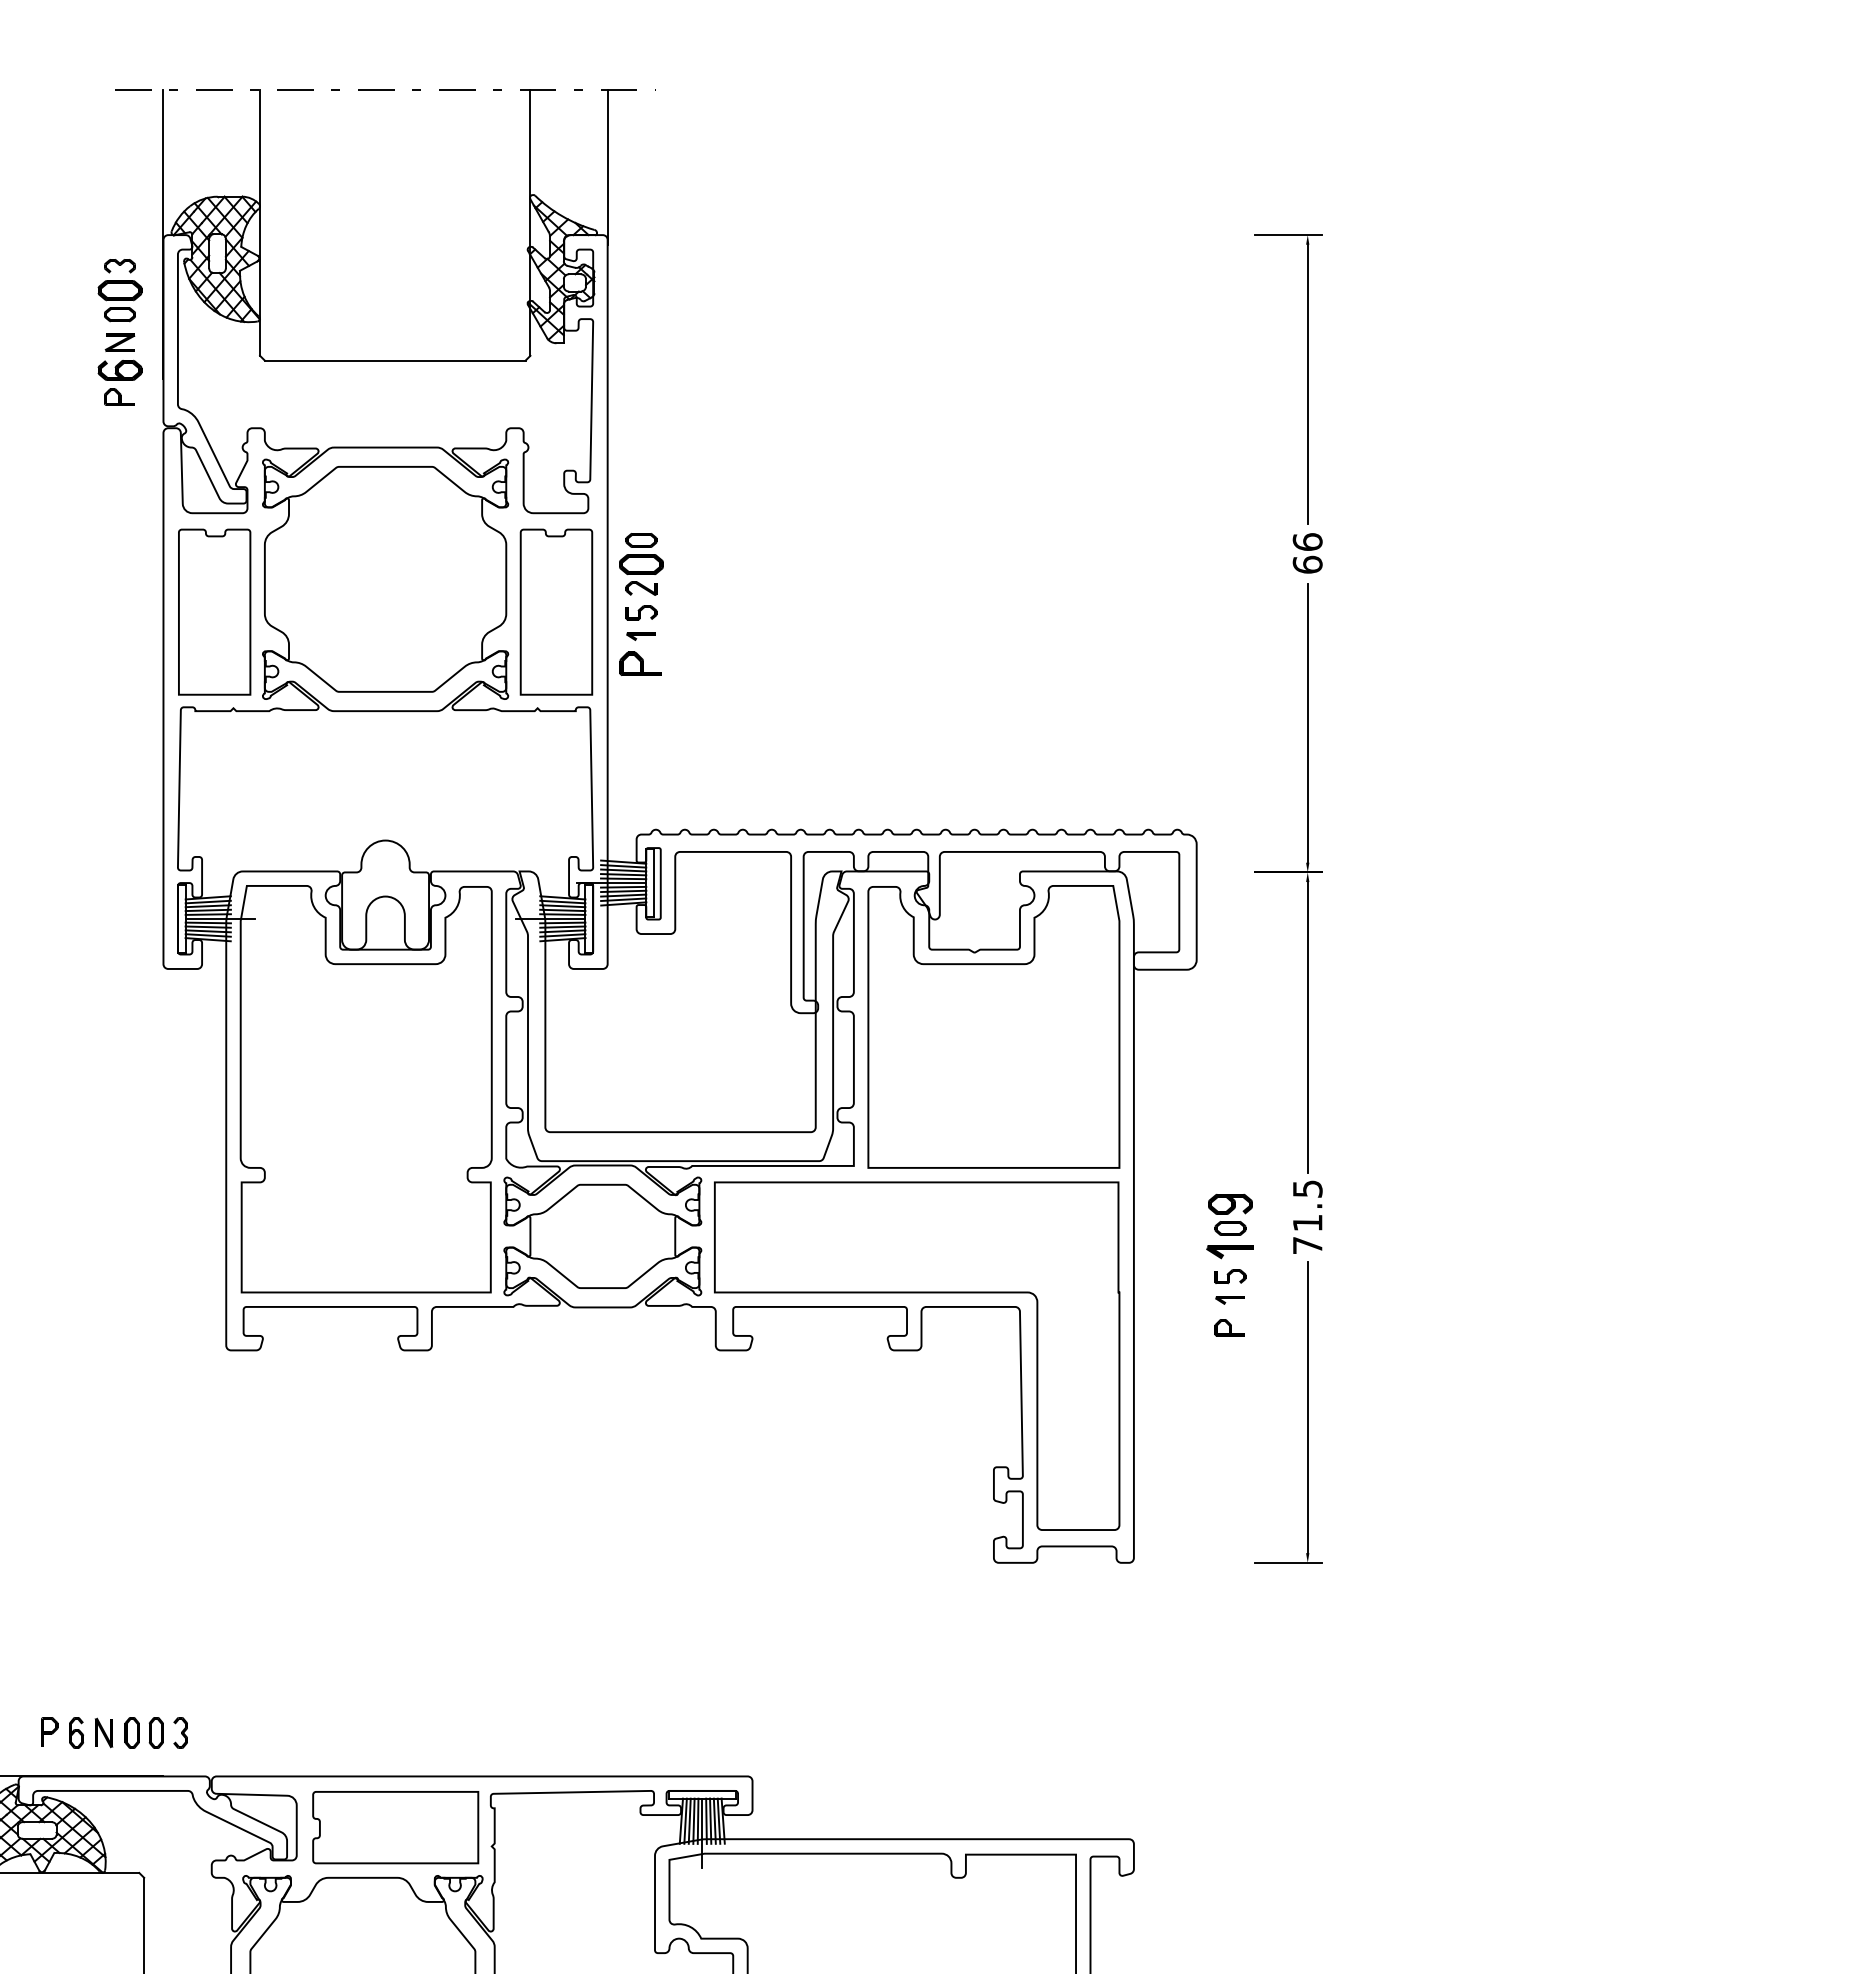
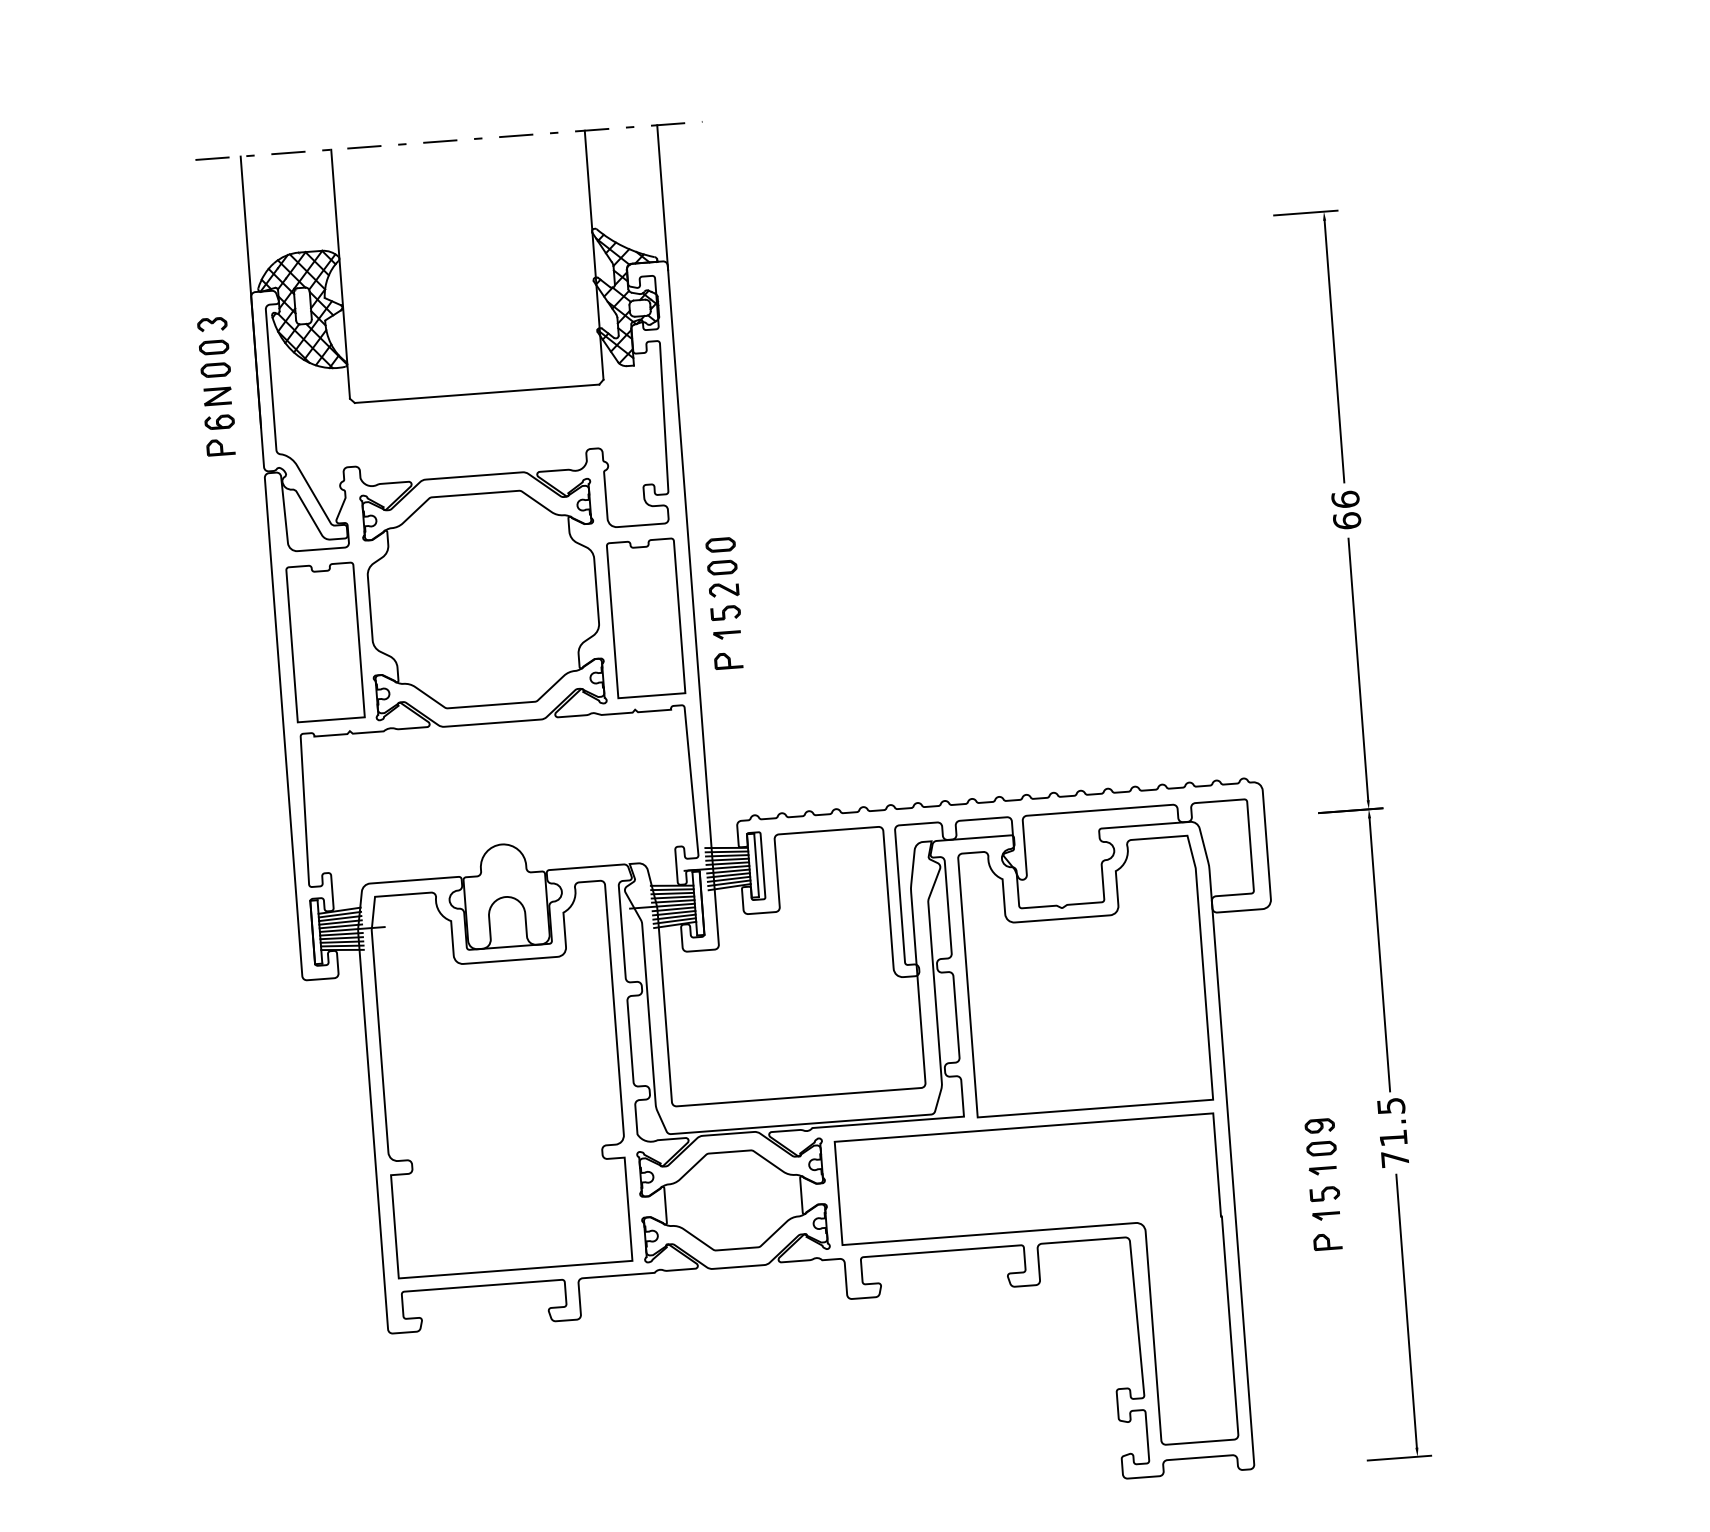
part: (119, 290) -> (213, 347), size x0.71
part: (119, 369) -> (219, 421), size x0.71
part: (641, 564) -> (722, 567), size x0.71
part: (640, 663) -> (728, 660), size x0.71
part: (1230, 1203) -> (1319, 1125), size x0.71
part: (1229, 1252) -> (1322, 1171), size x0.62

